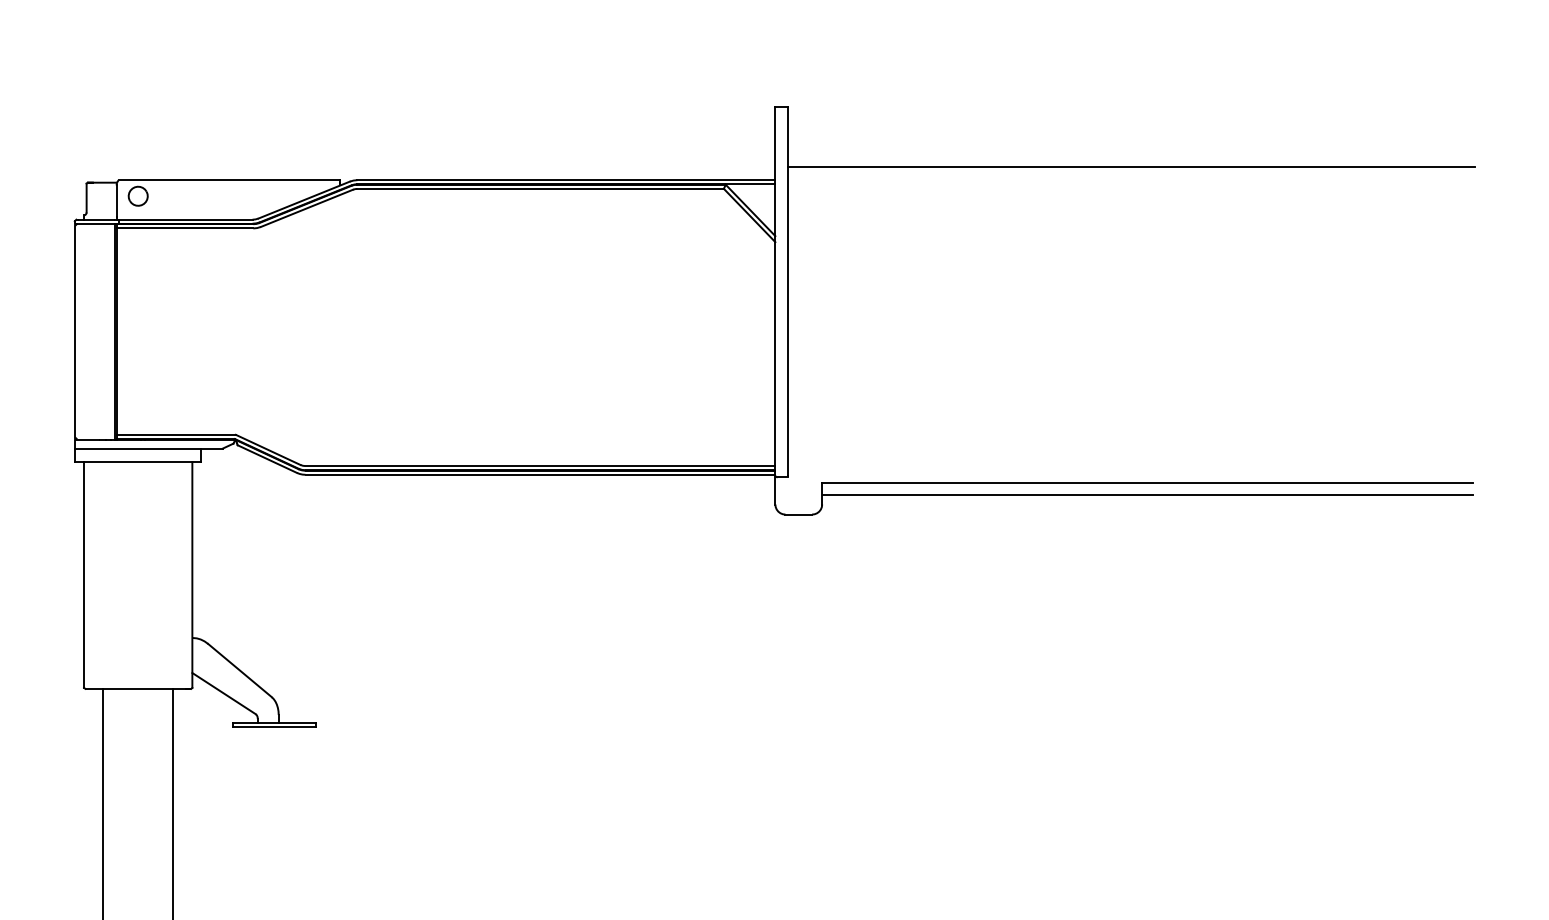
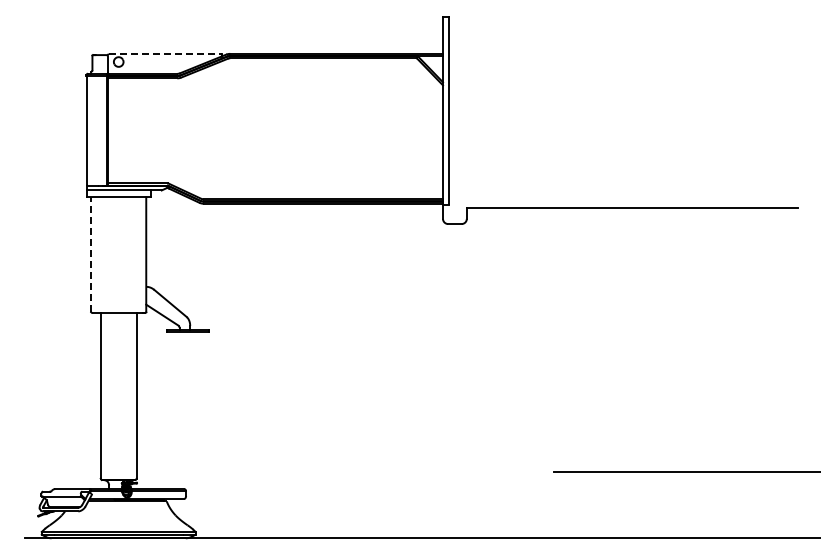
line: (1131, 167) -> (624, 47), removed
line: (230, 179) -> (165, 53), solid -> dashed
line: (1147, 495) -> (632, 214), removed
line: (84, 574) -> (91, 254), solid -> dashed

